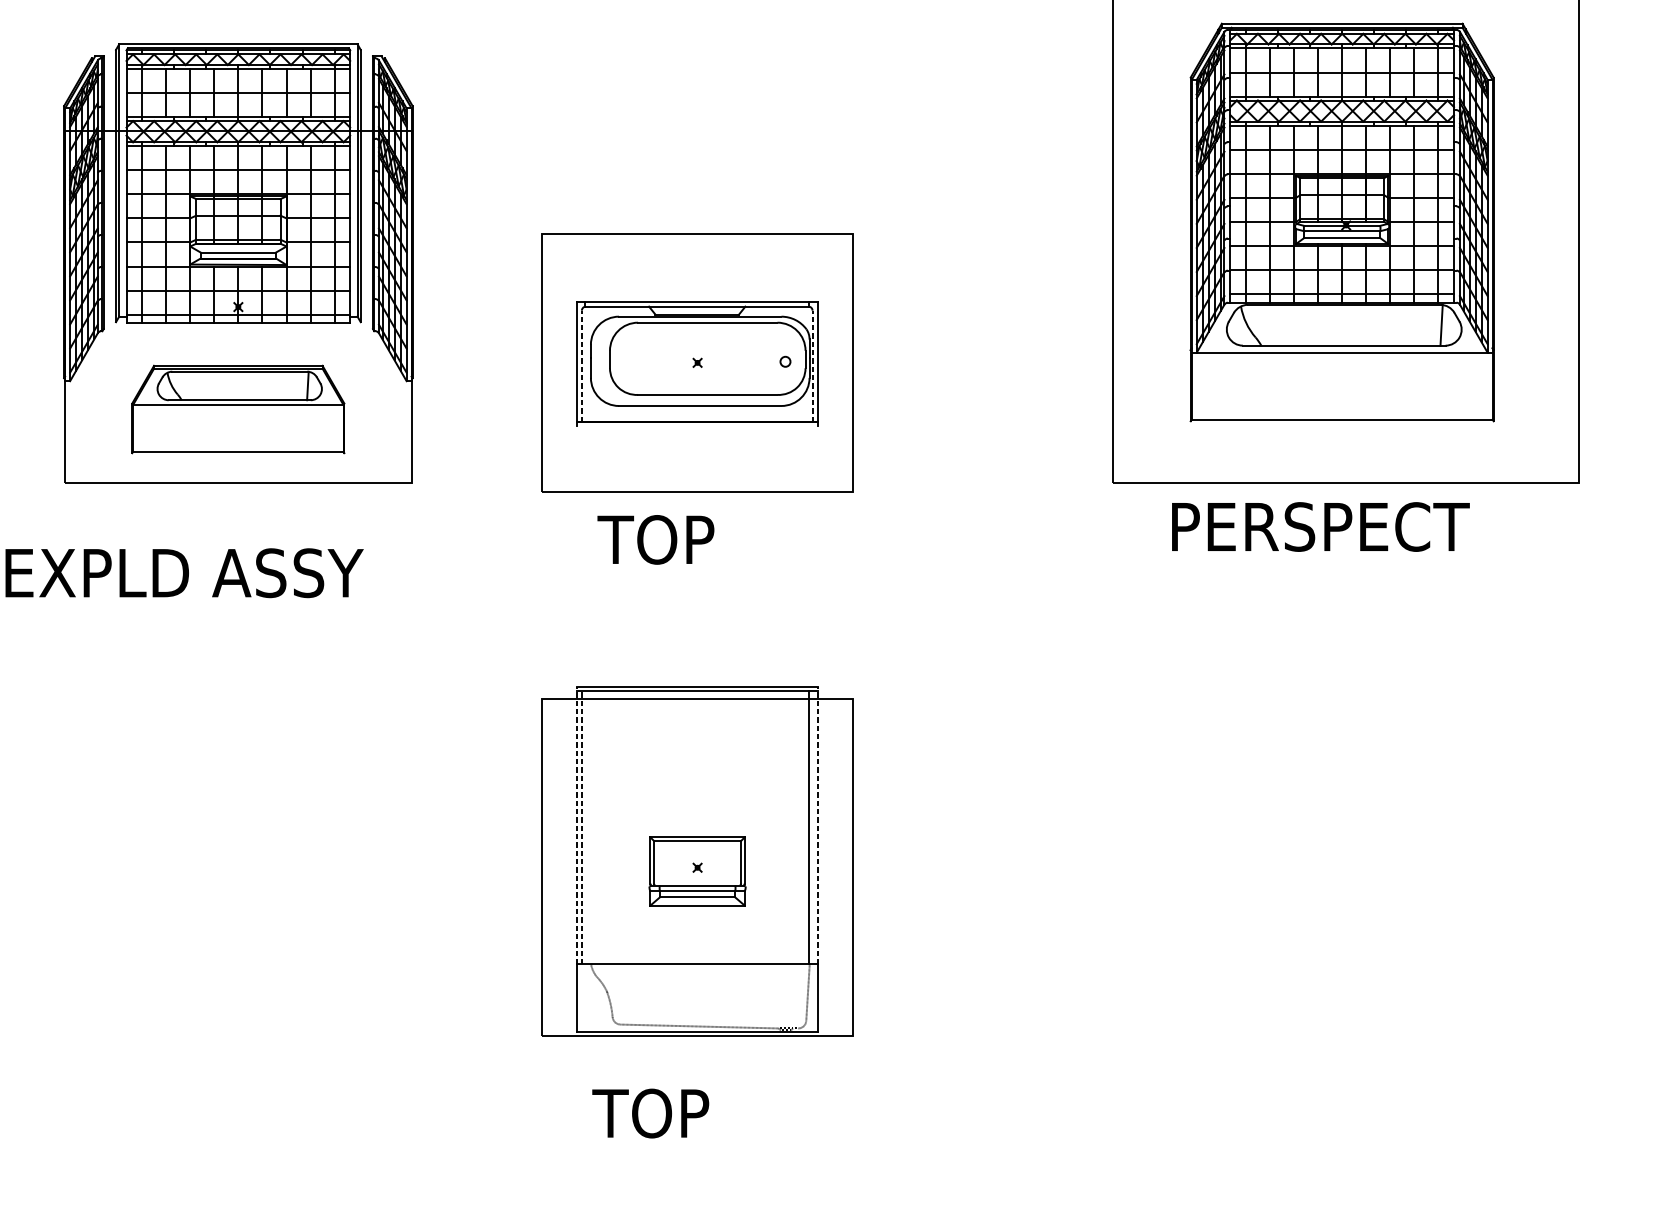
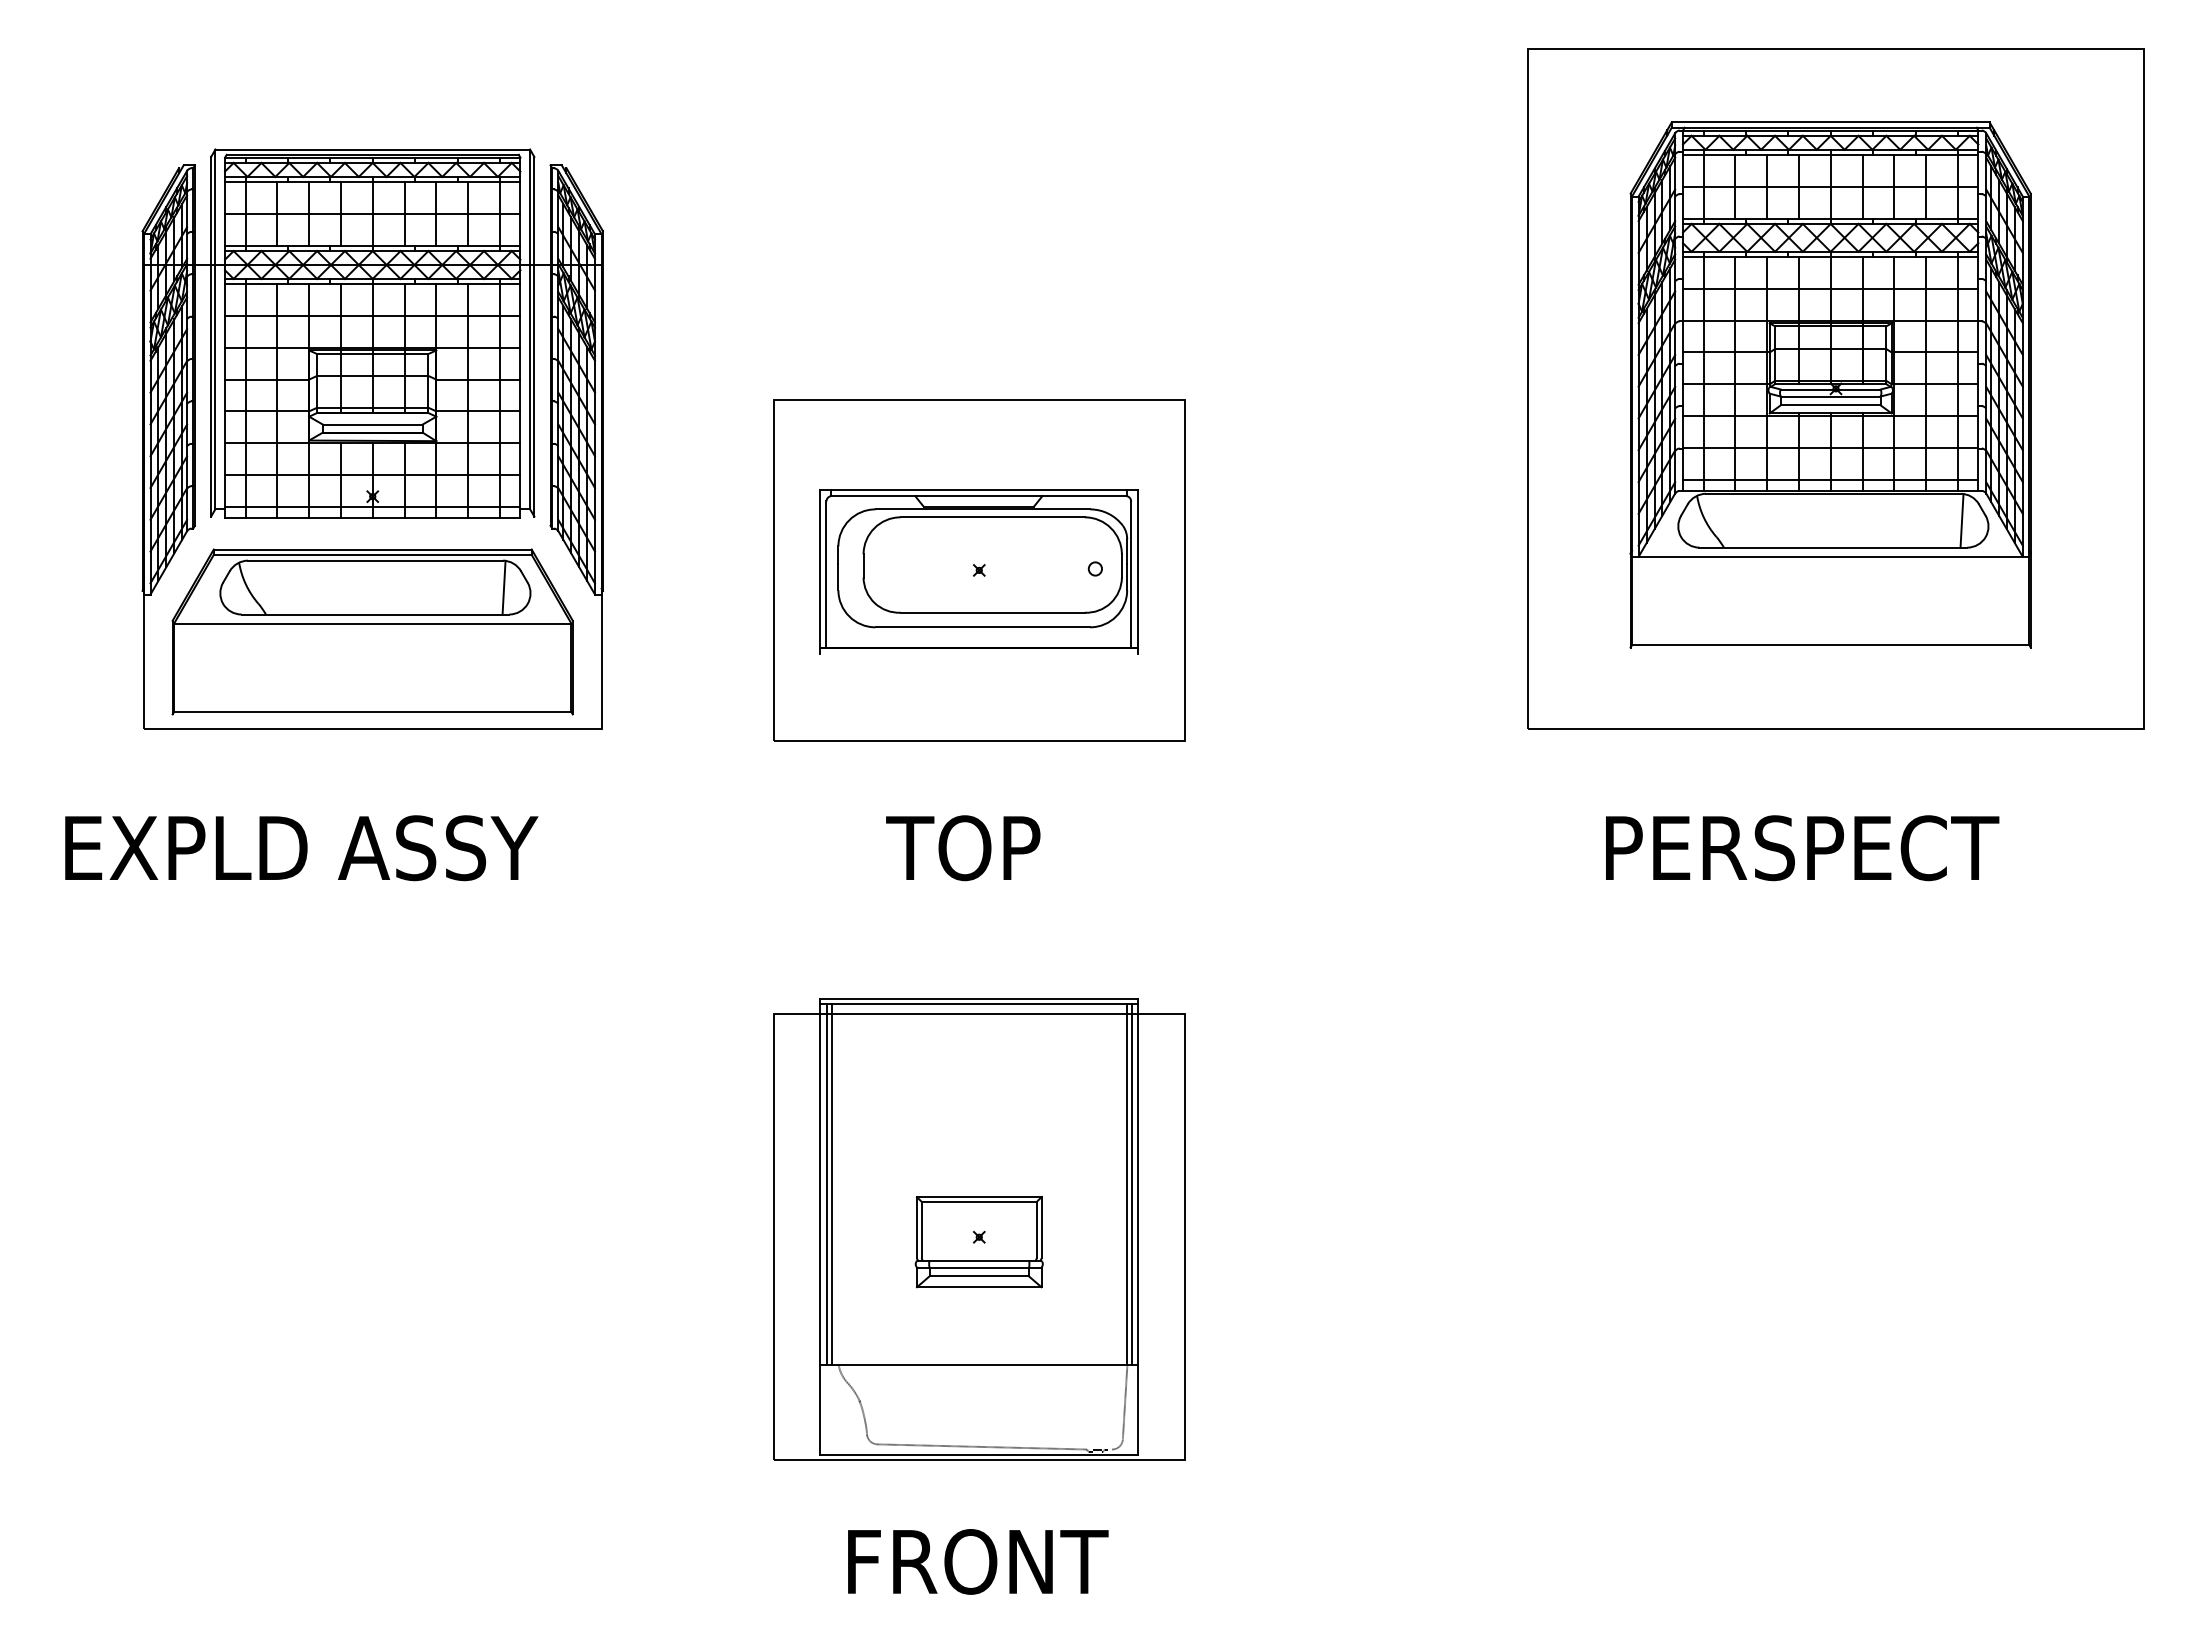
line: (581, 365) -> (826, 574), dashed -> solid
line: (812, 365) -> (1131, 574), dashed -> solid
part: (238, 409) -> (372, 631), size x1.43
text: (1320, 527) -> (1802, 848), moved
text: (656, 540) -> (963, 848), moved
line: (577, 825) -> (820, 1181), dashed -> solid
line: (818, 825) -> (1138, 1181), dashed -> solid
line: (581, 827) -> (826, 1184), dashed -> solid
line: (585, 827) -> (831, 1184), added
line: (812, 827) -> (1131, 1184), added
text: (693, 1113) -> (974, 1561), TOP -> FRONT

